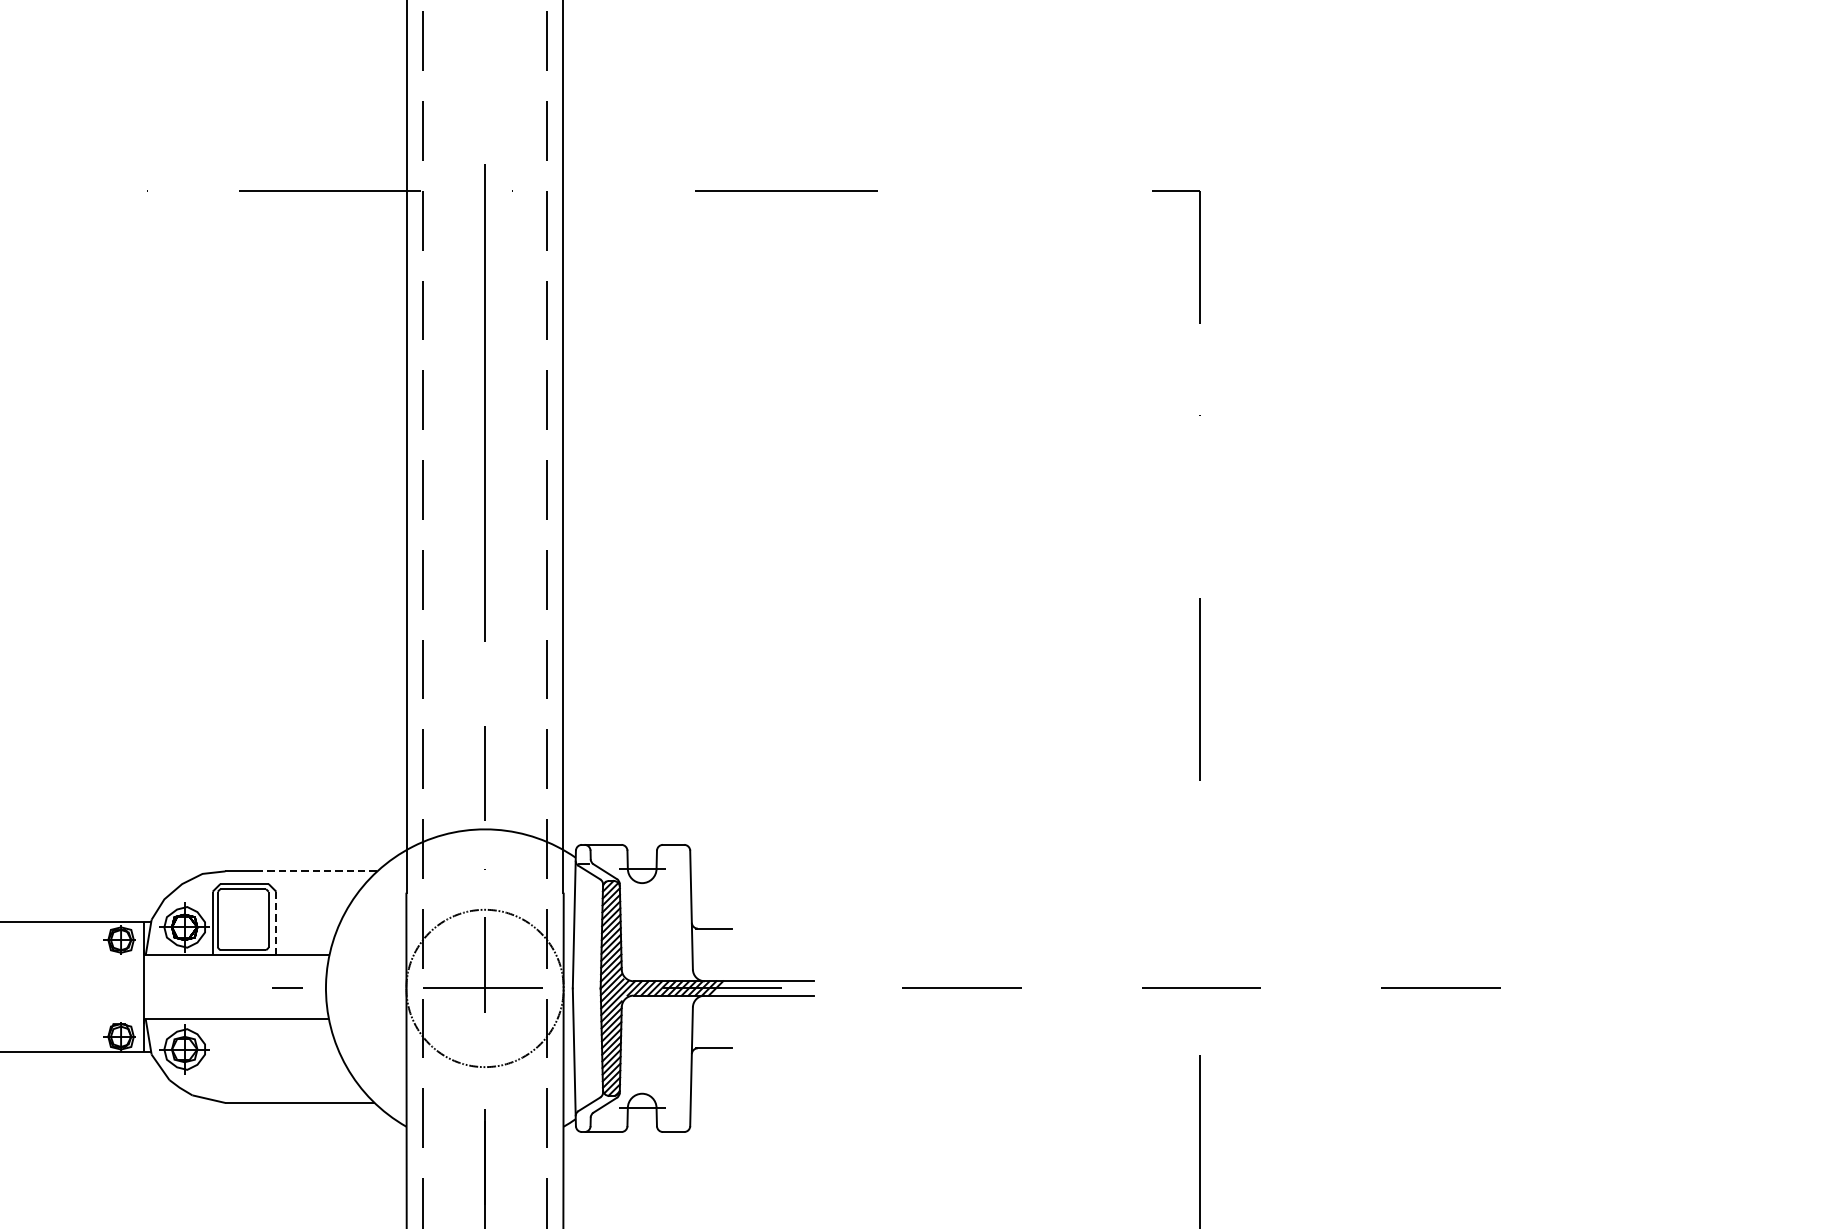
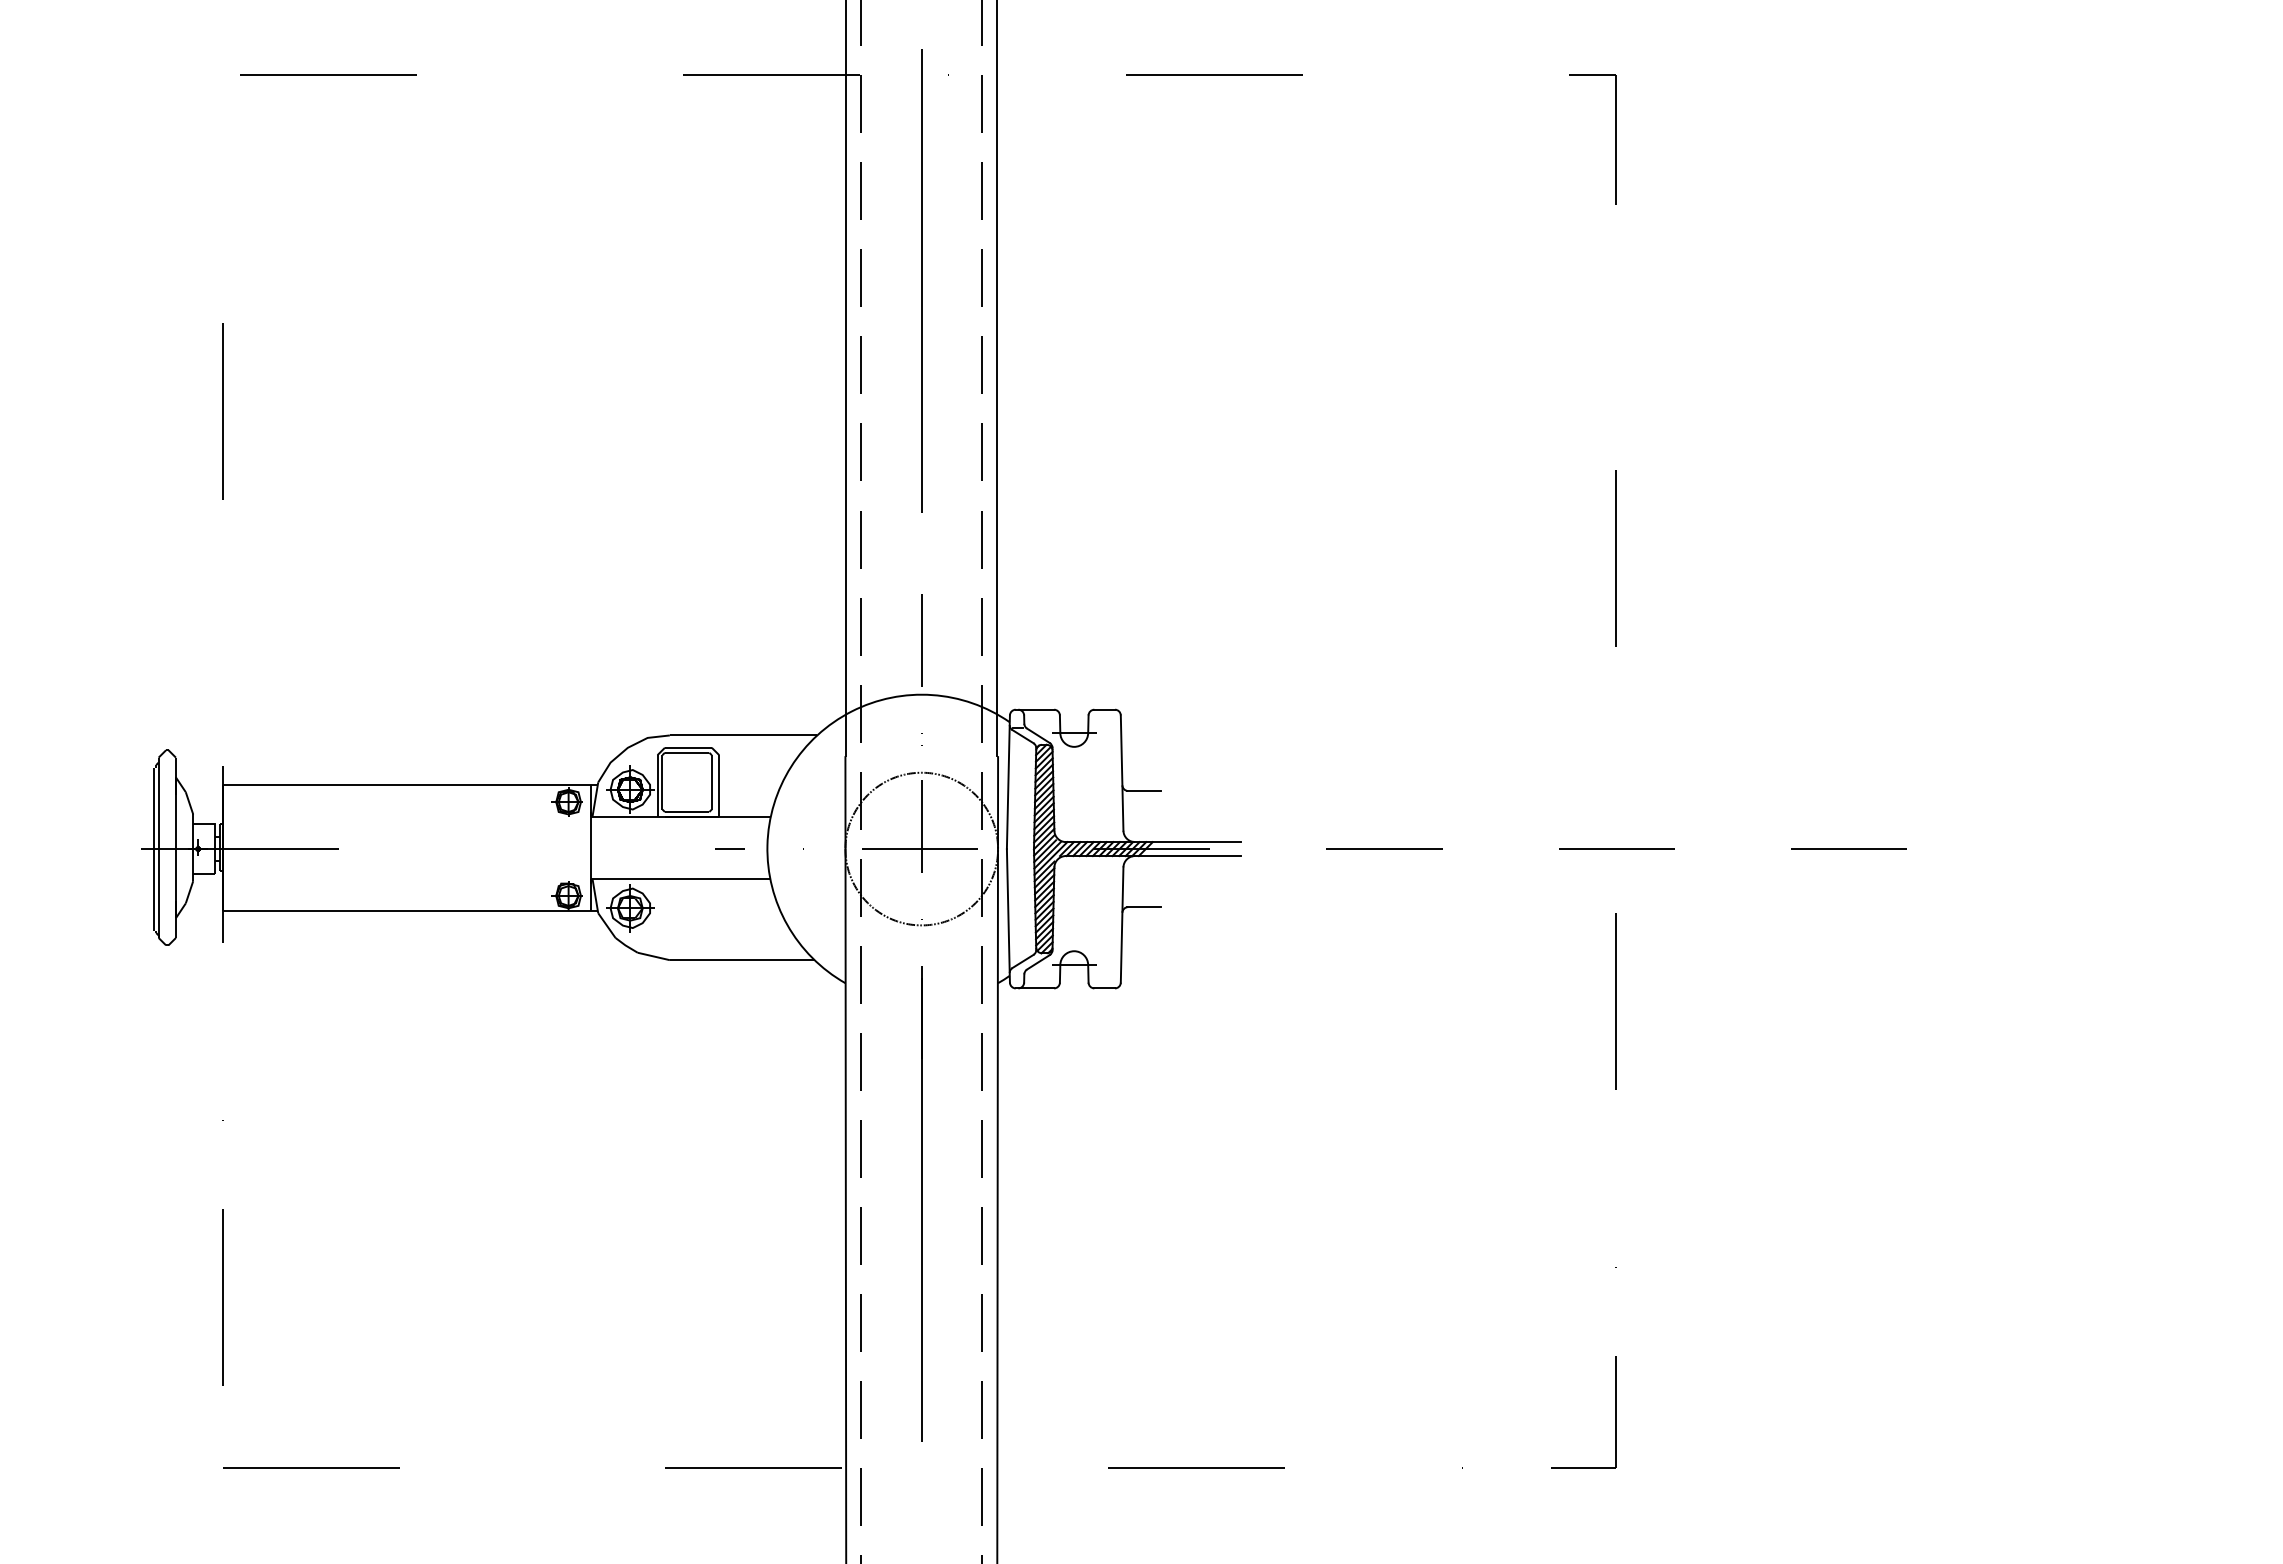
line: (316, 871) -> (758, 735), dashed -> solid
line: (276, 923) -> (719, 786), dashed -> solid

